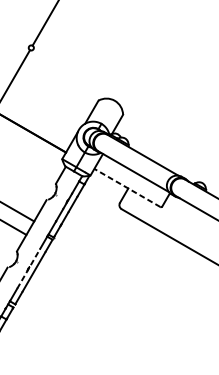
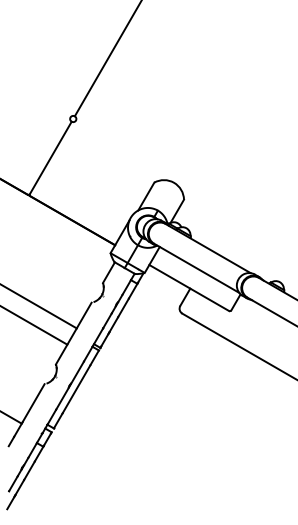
line: (127, 187) -> (189, 287), dashed -> solid
line: (29, 268) -> (70, 385), dashed -> solid

